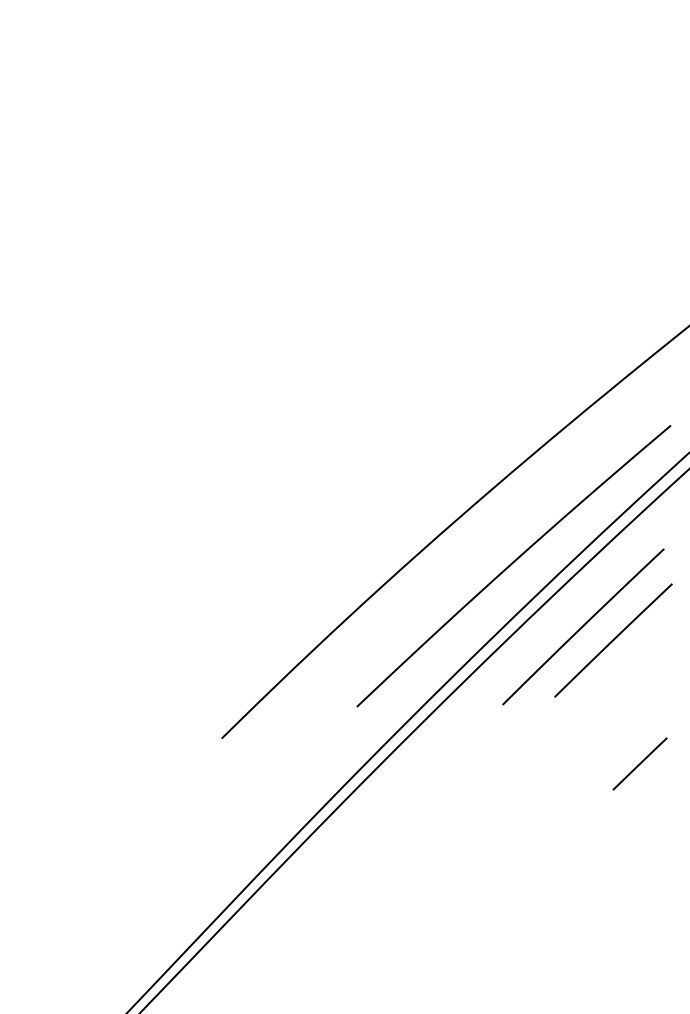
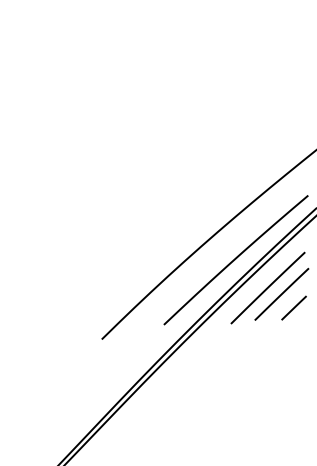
line: (638, 762) -> (293, 307), moved

